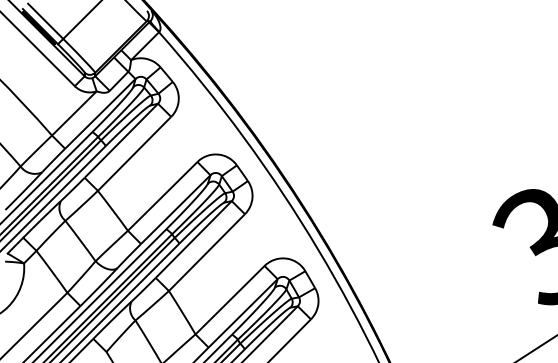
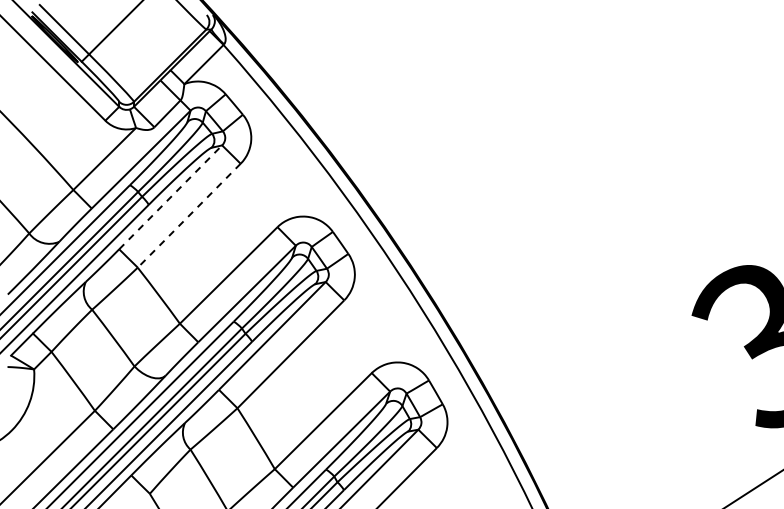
line: (121, 140) -> (170, 197), solid -> dashed
line: (134, 153) -> (189, 215), solid -> dashed

